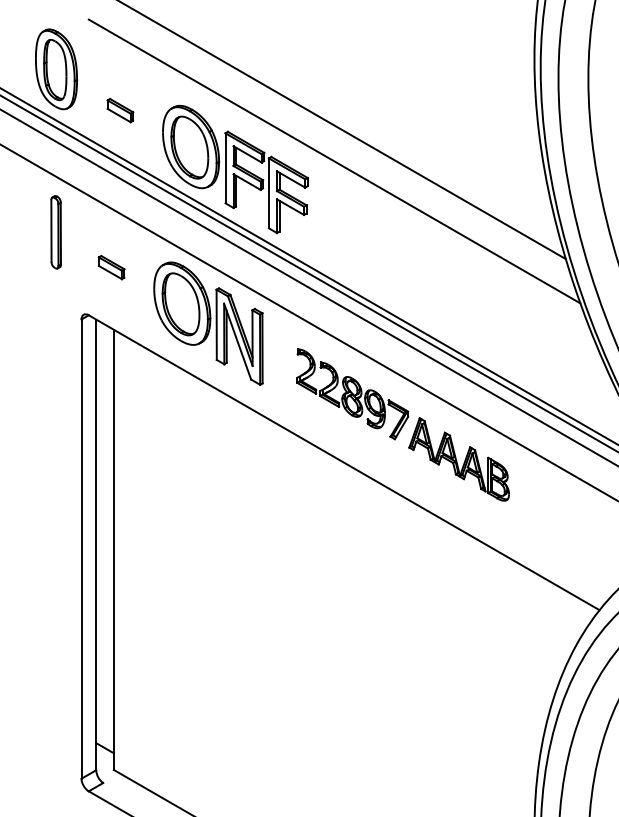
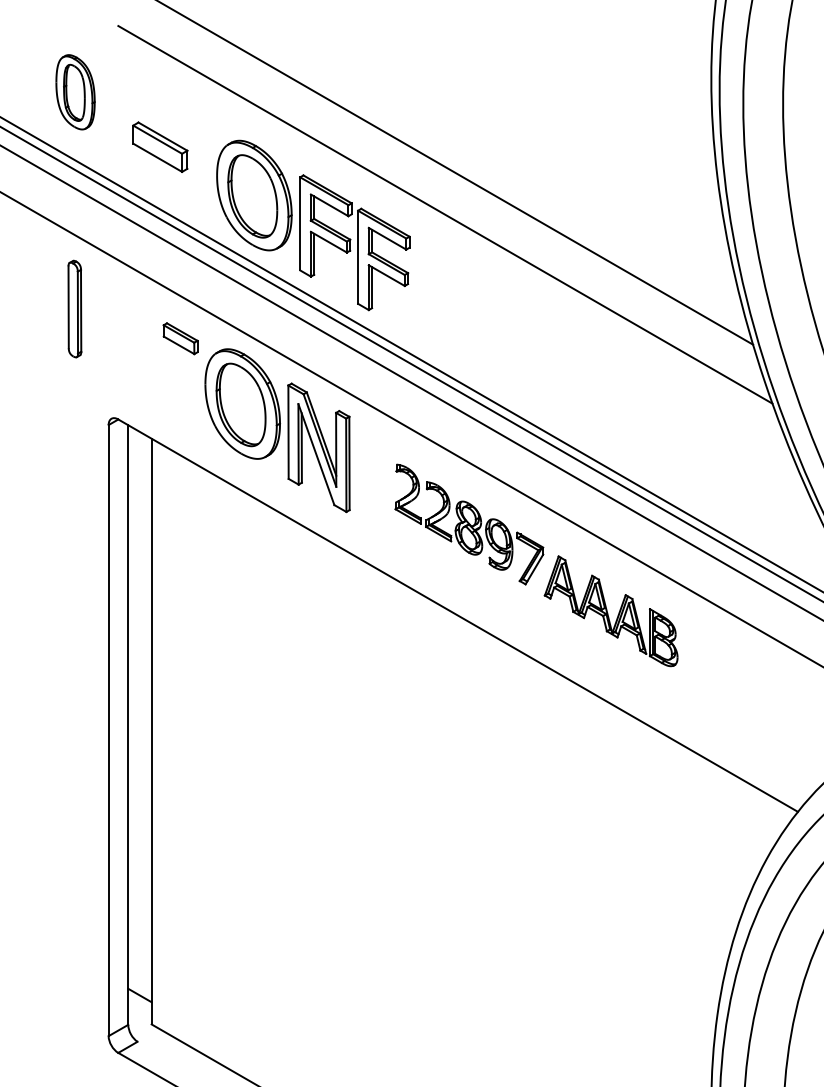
part: (56, 69) -> (75, 92), size x0.7
part: (120, 110) -> (160, 146), size x1.6
part: (111, 267) -> (180, 338), moved

